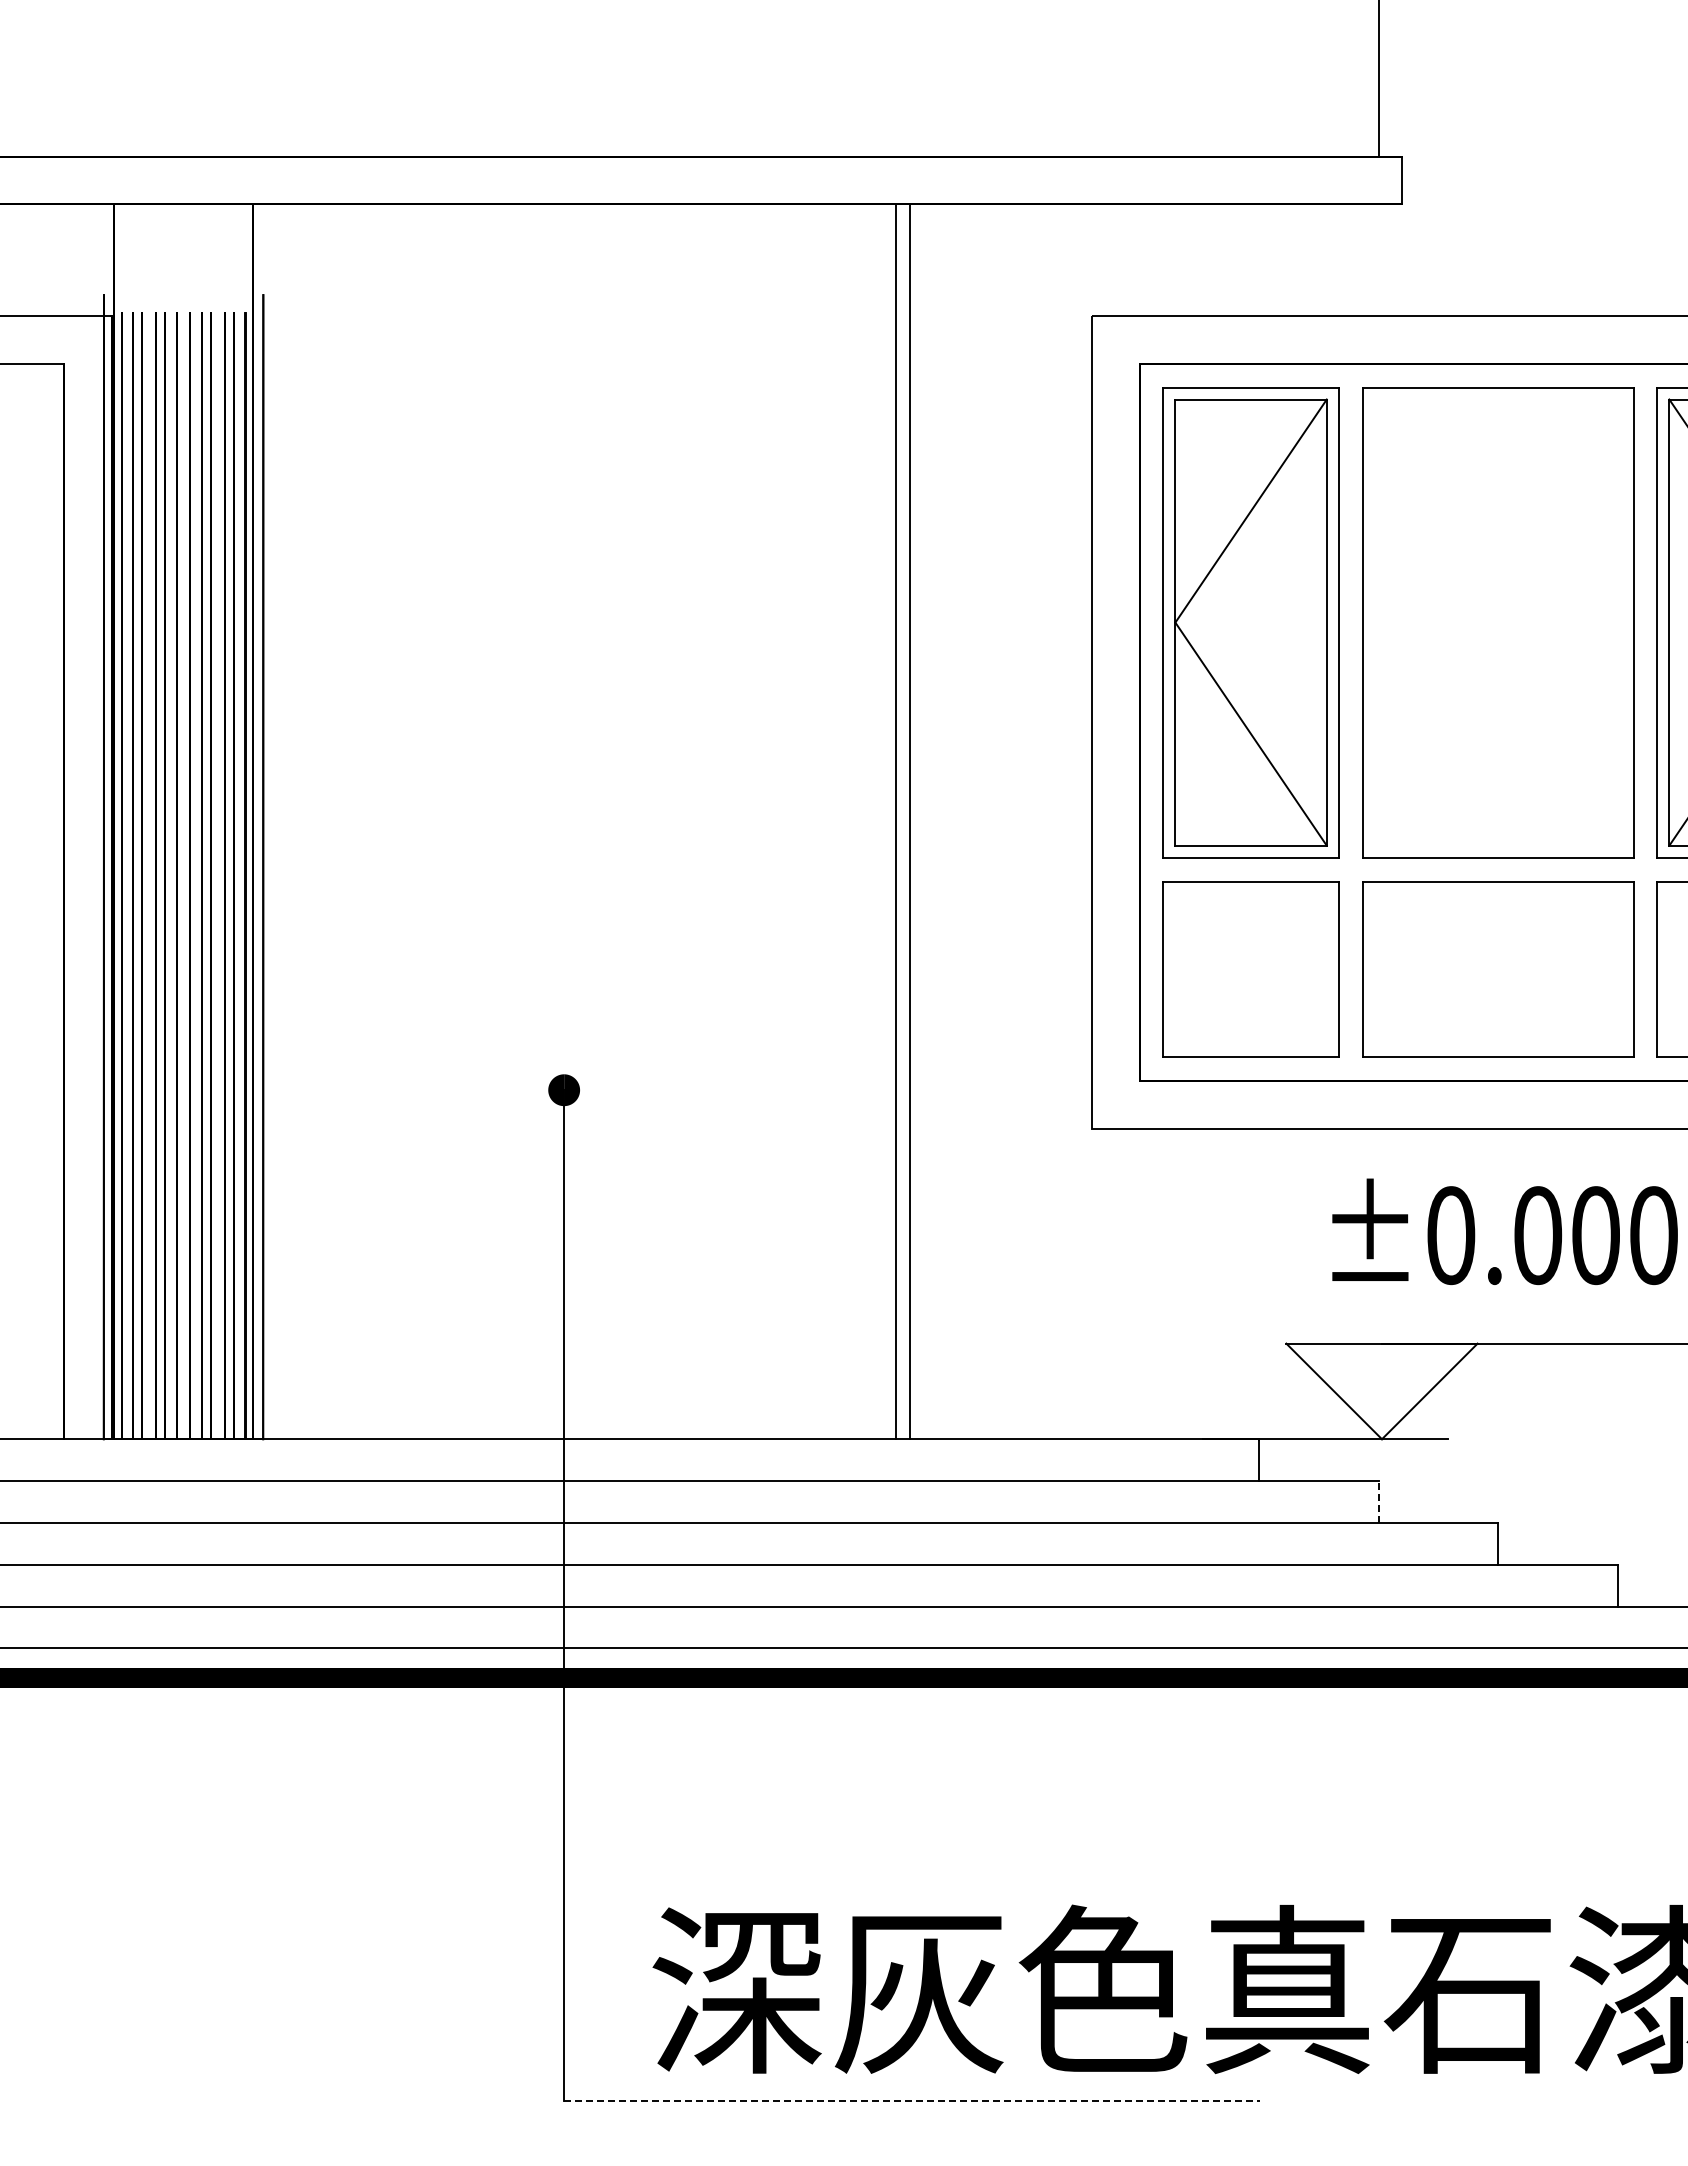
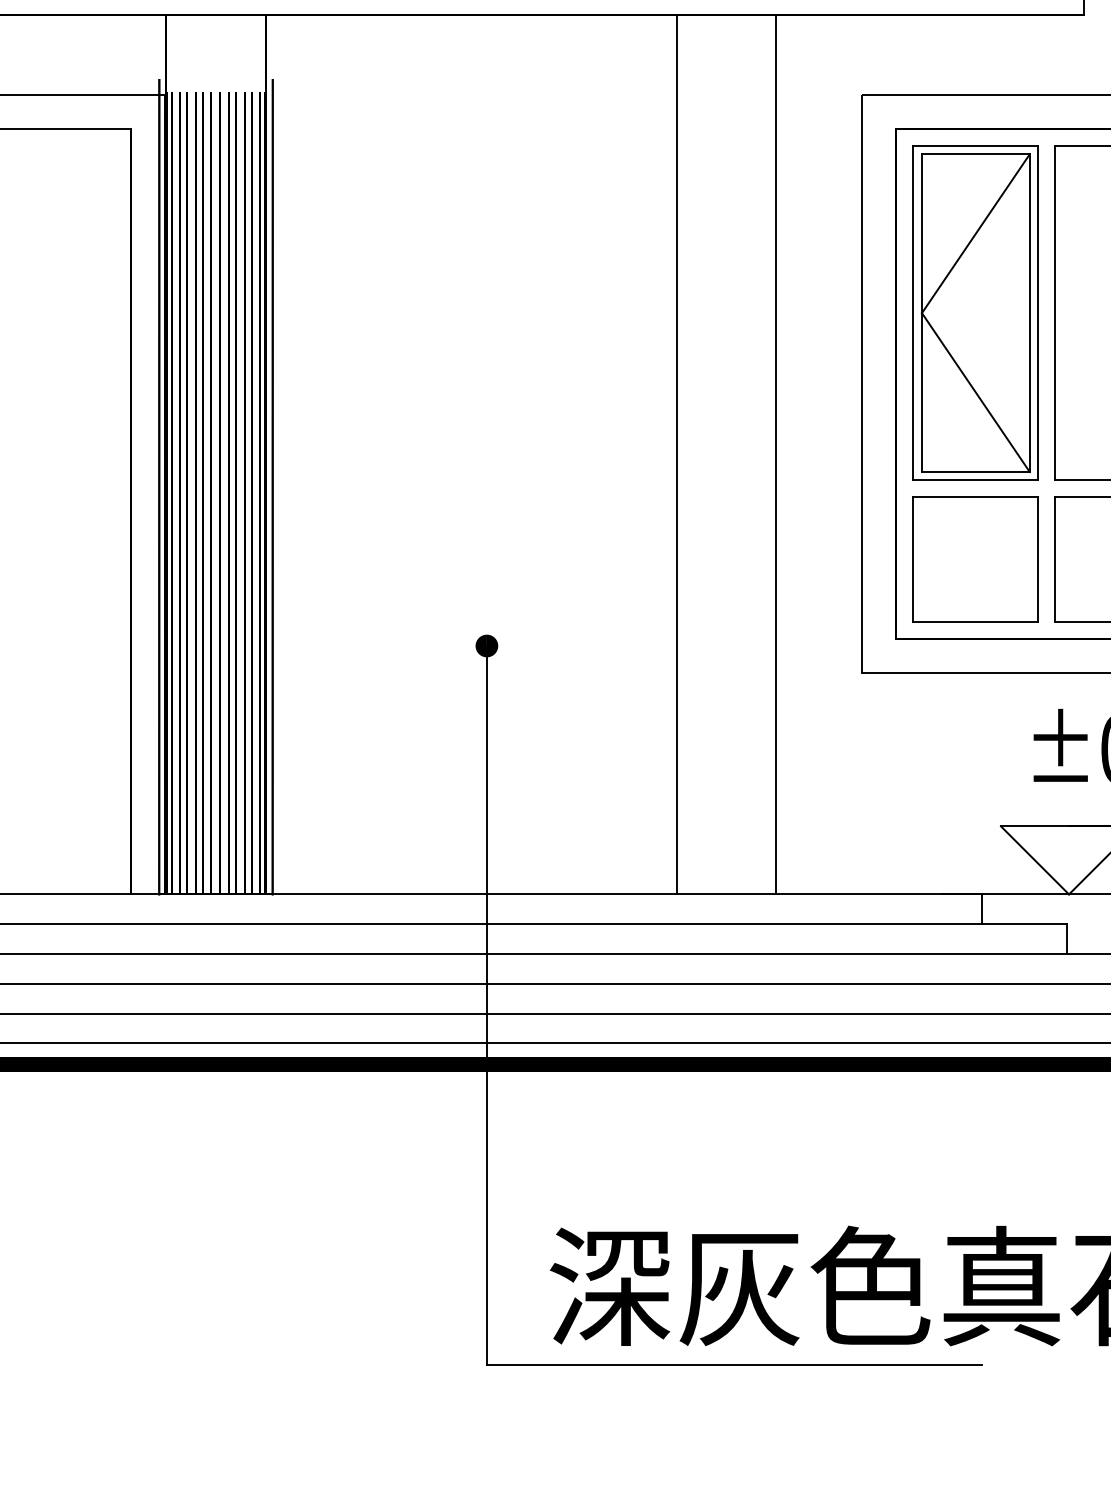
line: (895, 821) -> (676, 454), moved
line: (910, 821) -> (776, 454), moved
line: (1378, 1501) -> (1066, 938), dashed -> solid
line: (911, 2101) -> (734, 1365), dashed -> solid

